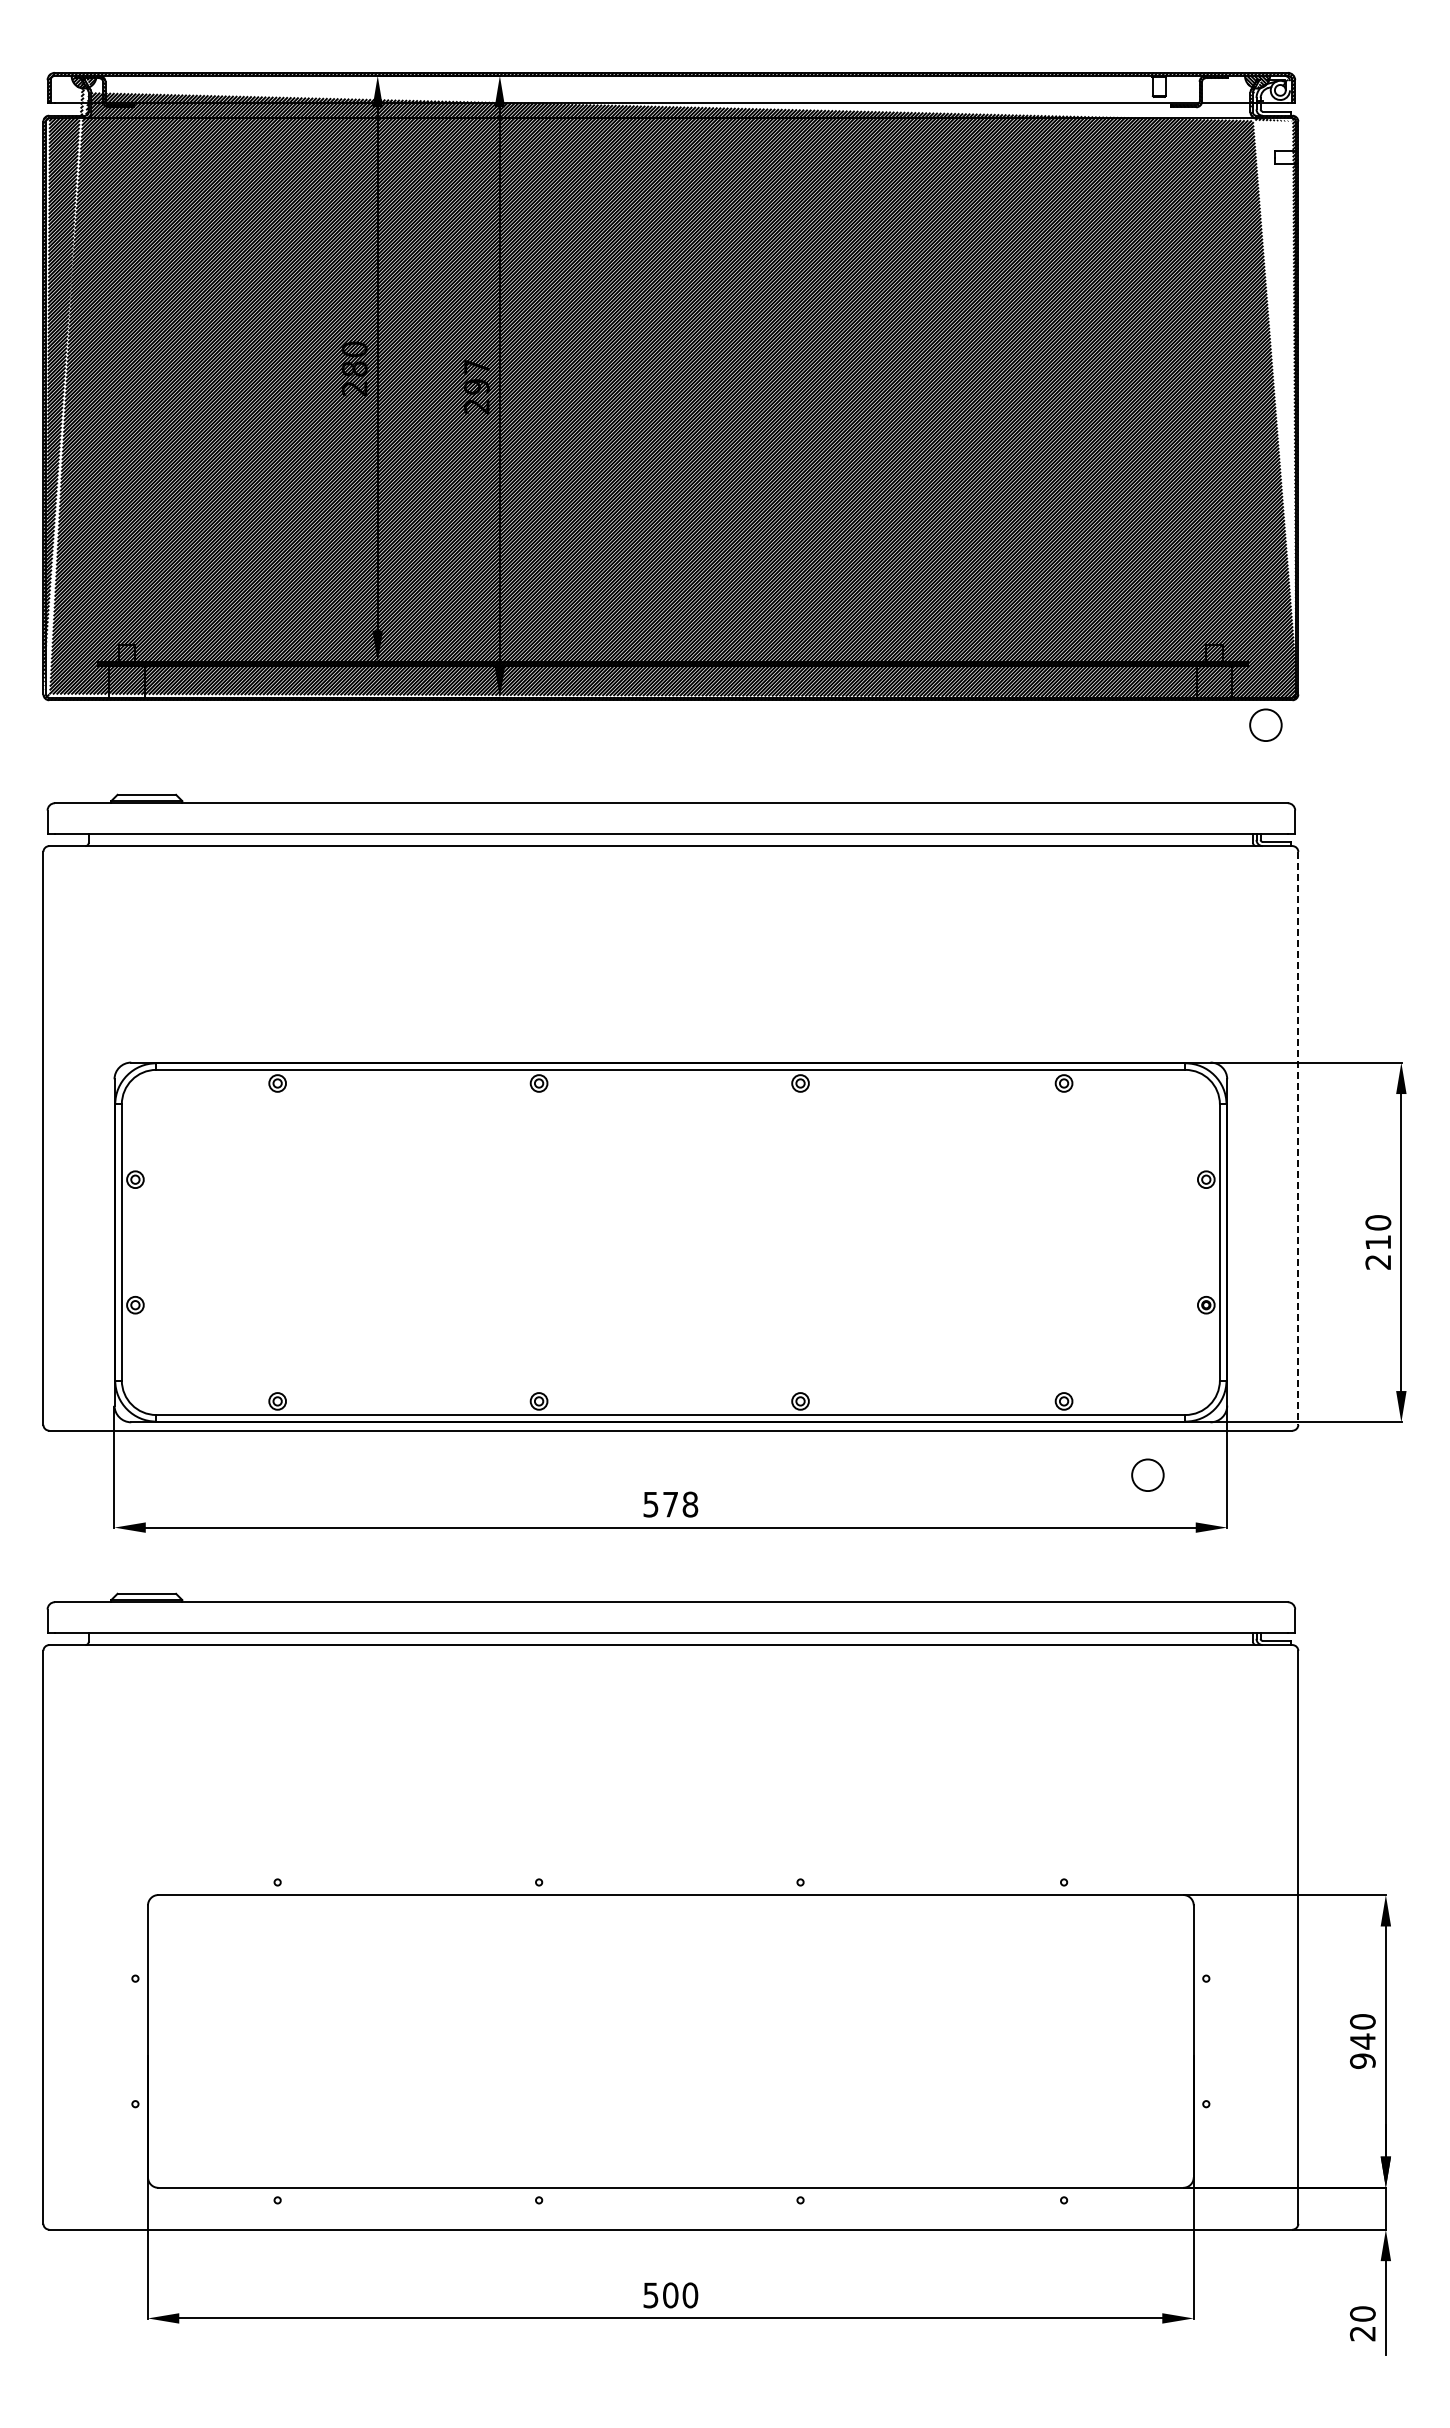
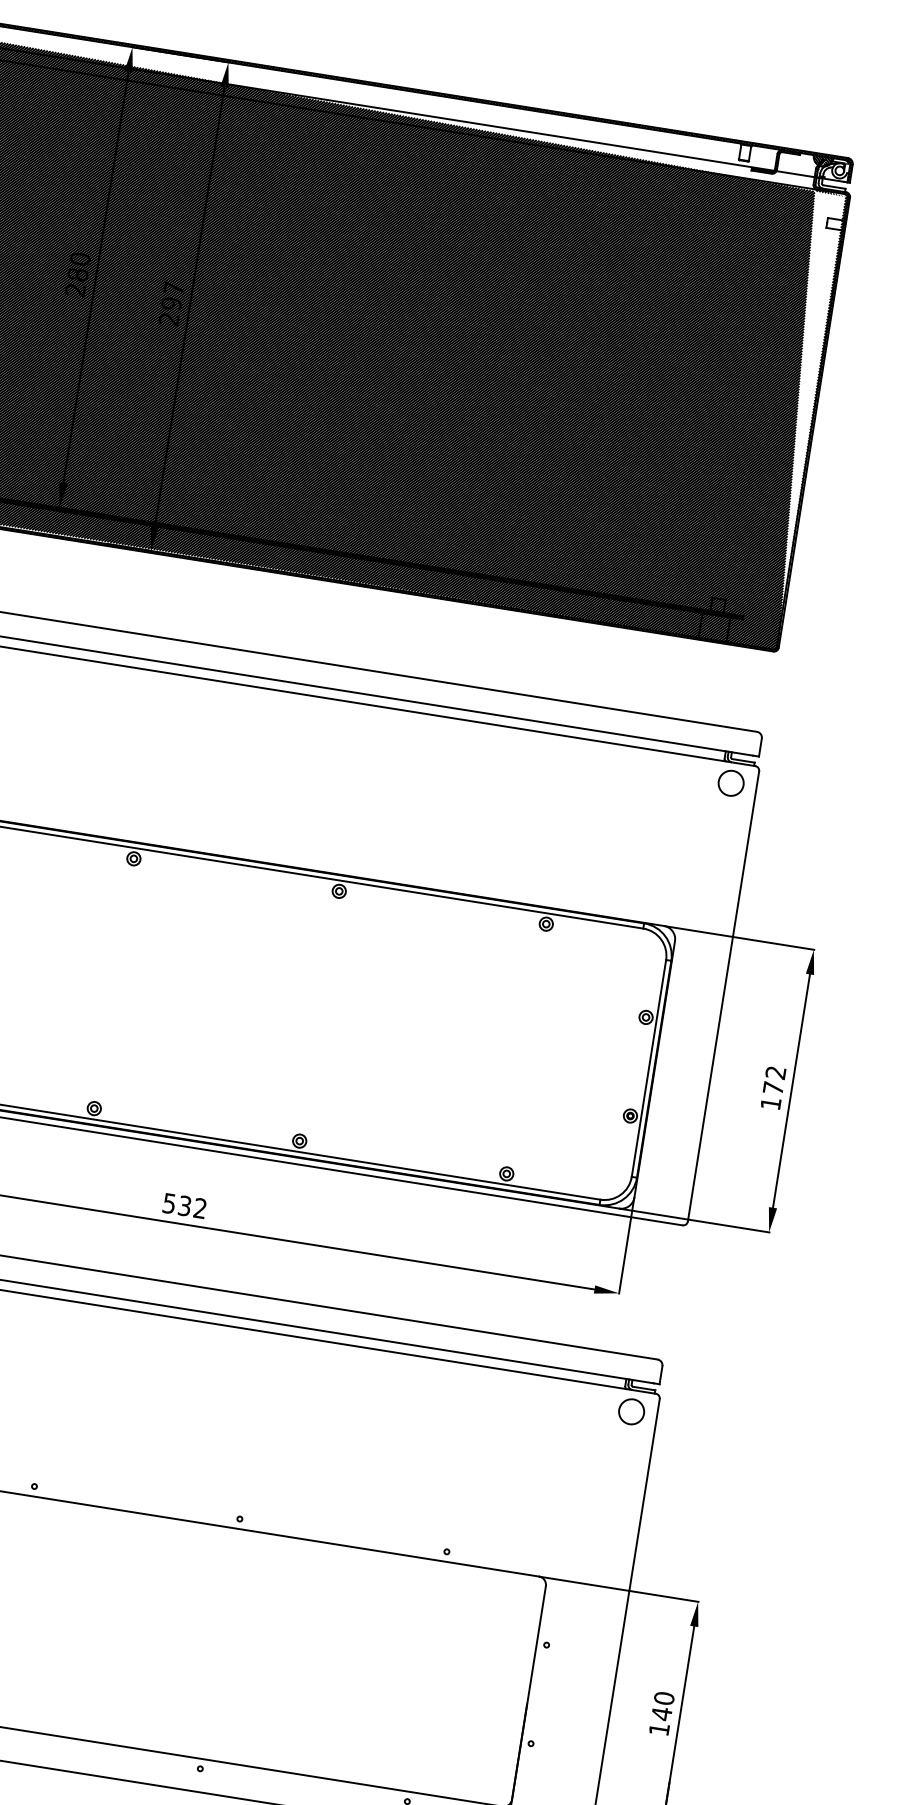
circle: (1265, 724) -> (730, 782), moved
line: (1298, 1138) -> (723, 996), dashed -> solid
text: (1378, 1242) -> (773, 1088), 210 -> 172
circle: (1147, 1474) -> (631, 1411), moved
text: (680, 1504) -> (192, 1207), 578 -> 532
text: (1362, 2061) -> (659, 1729), 940 -> 140

